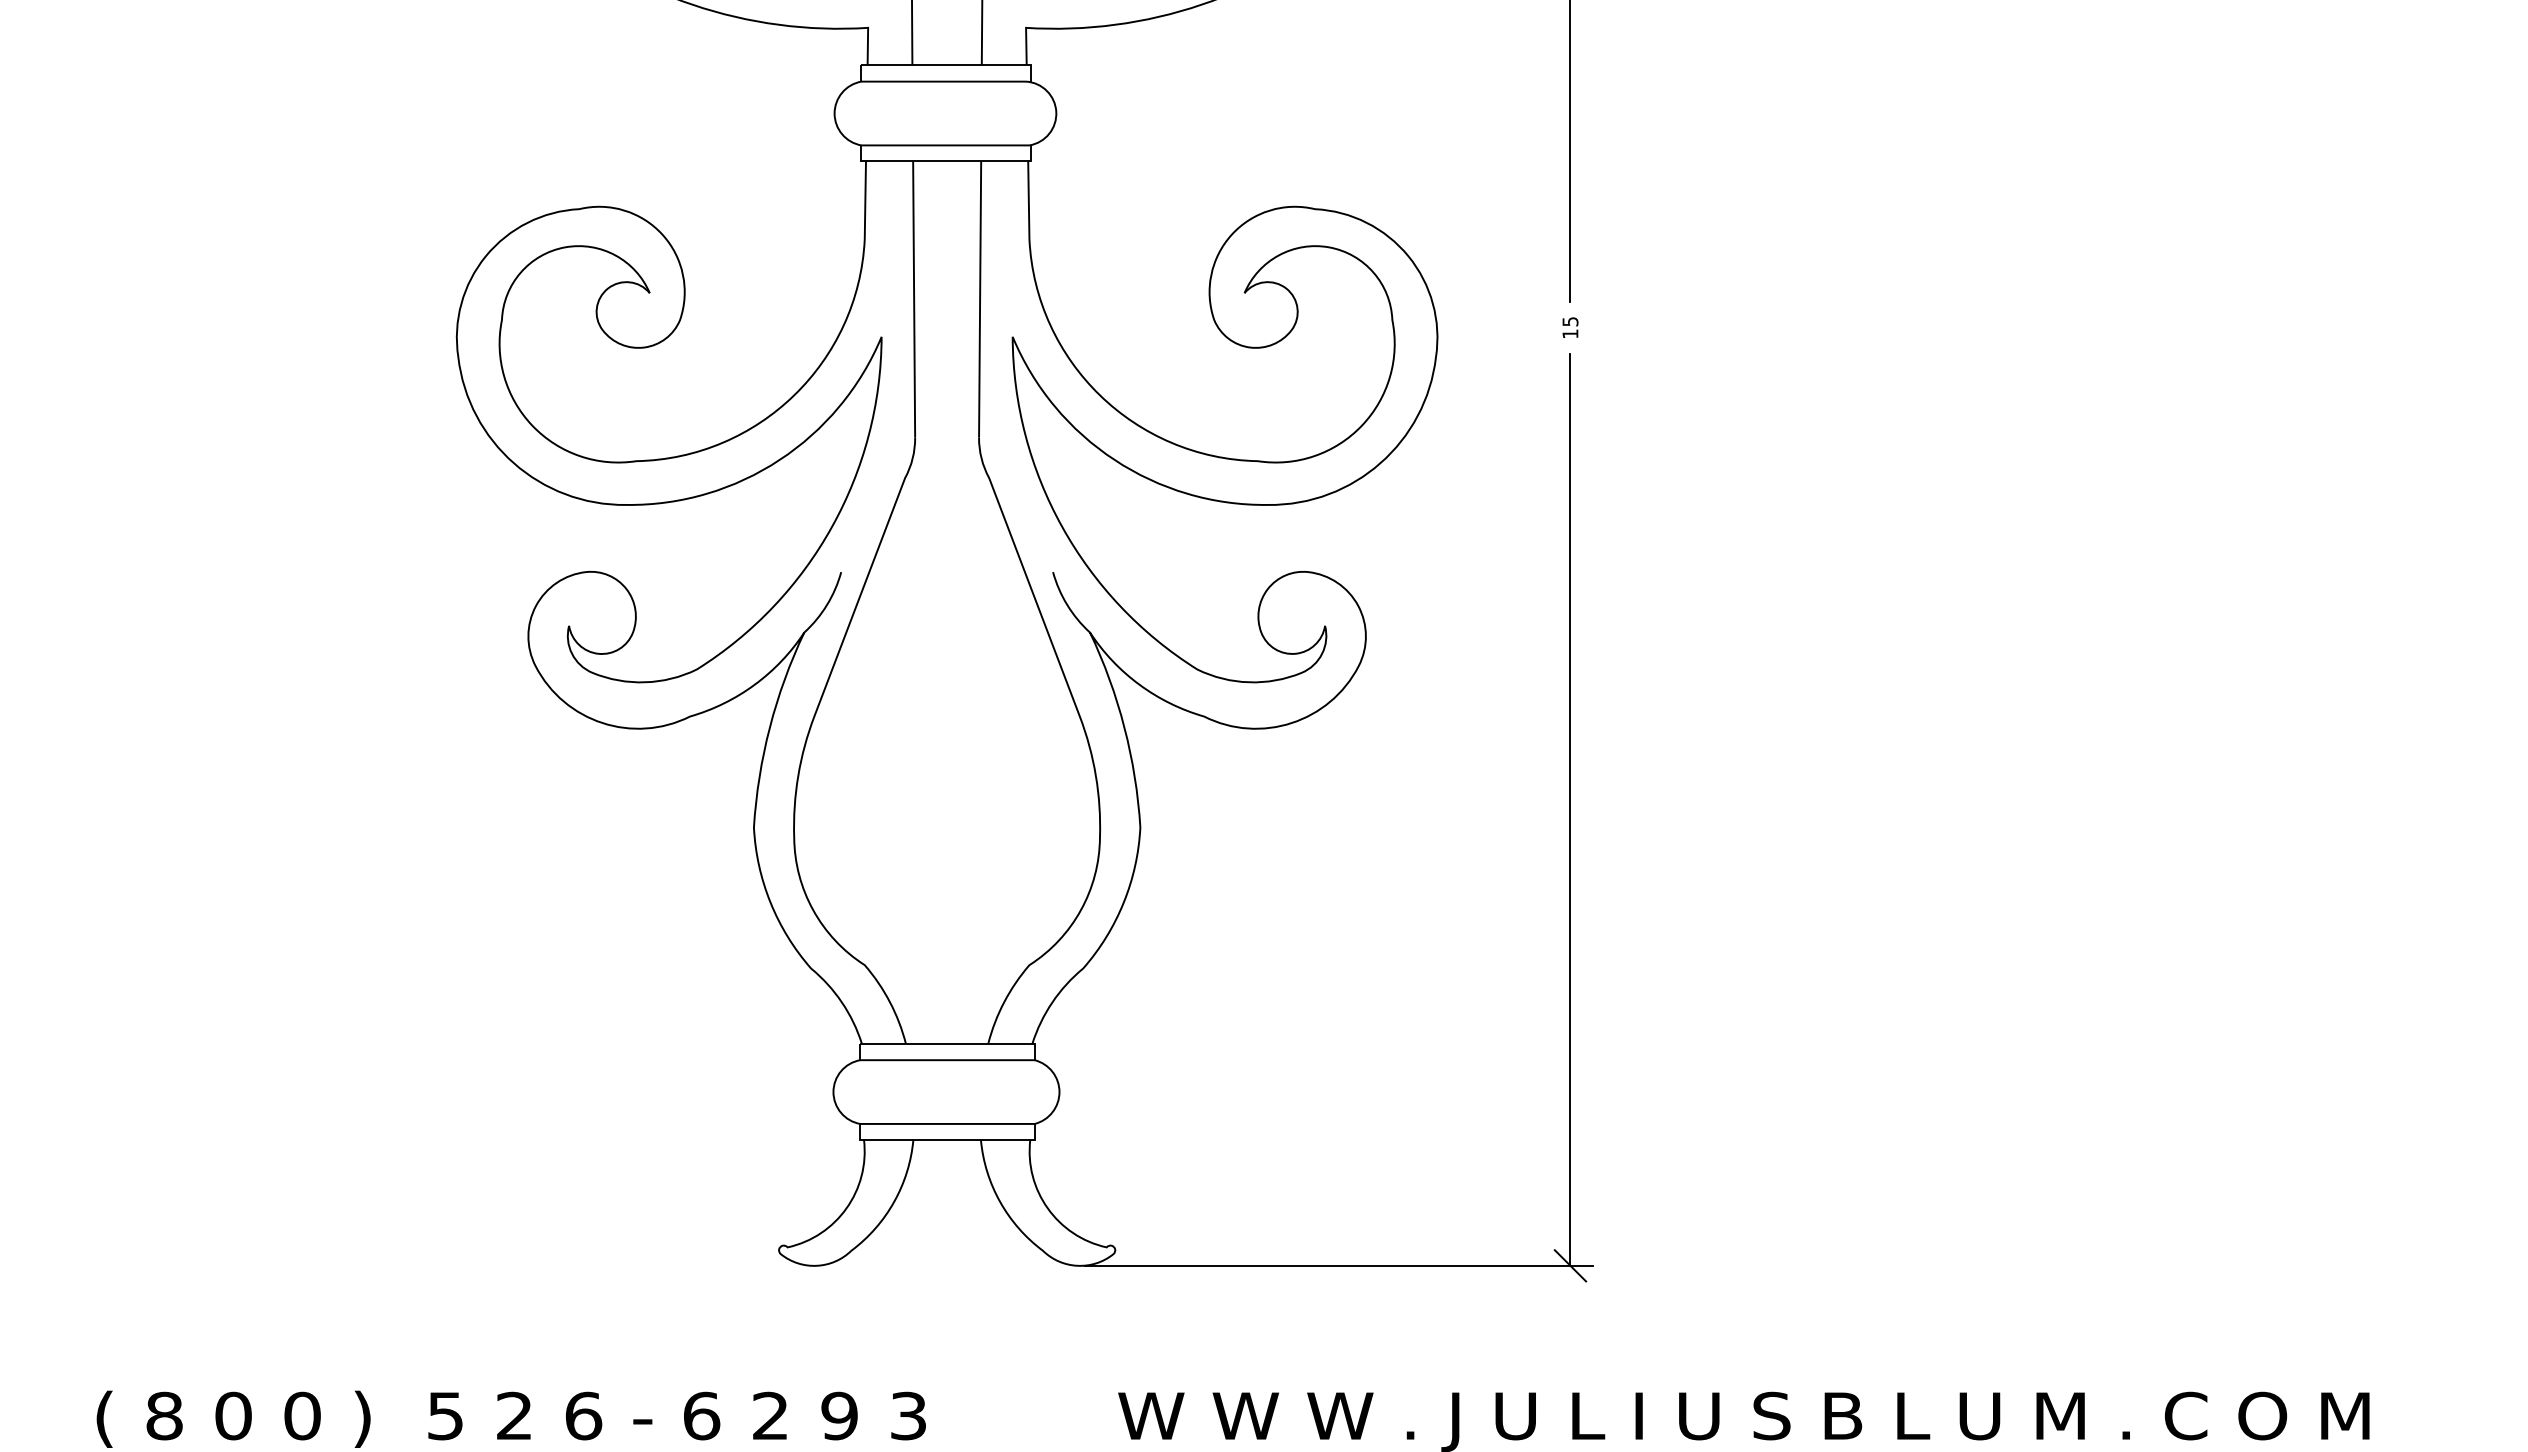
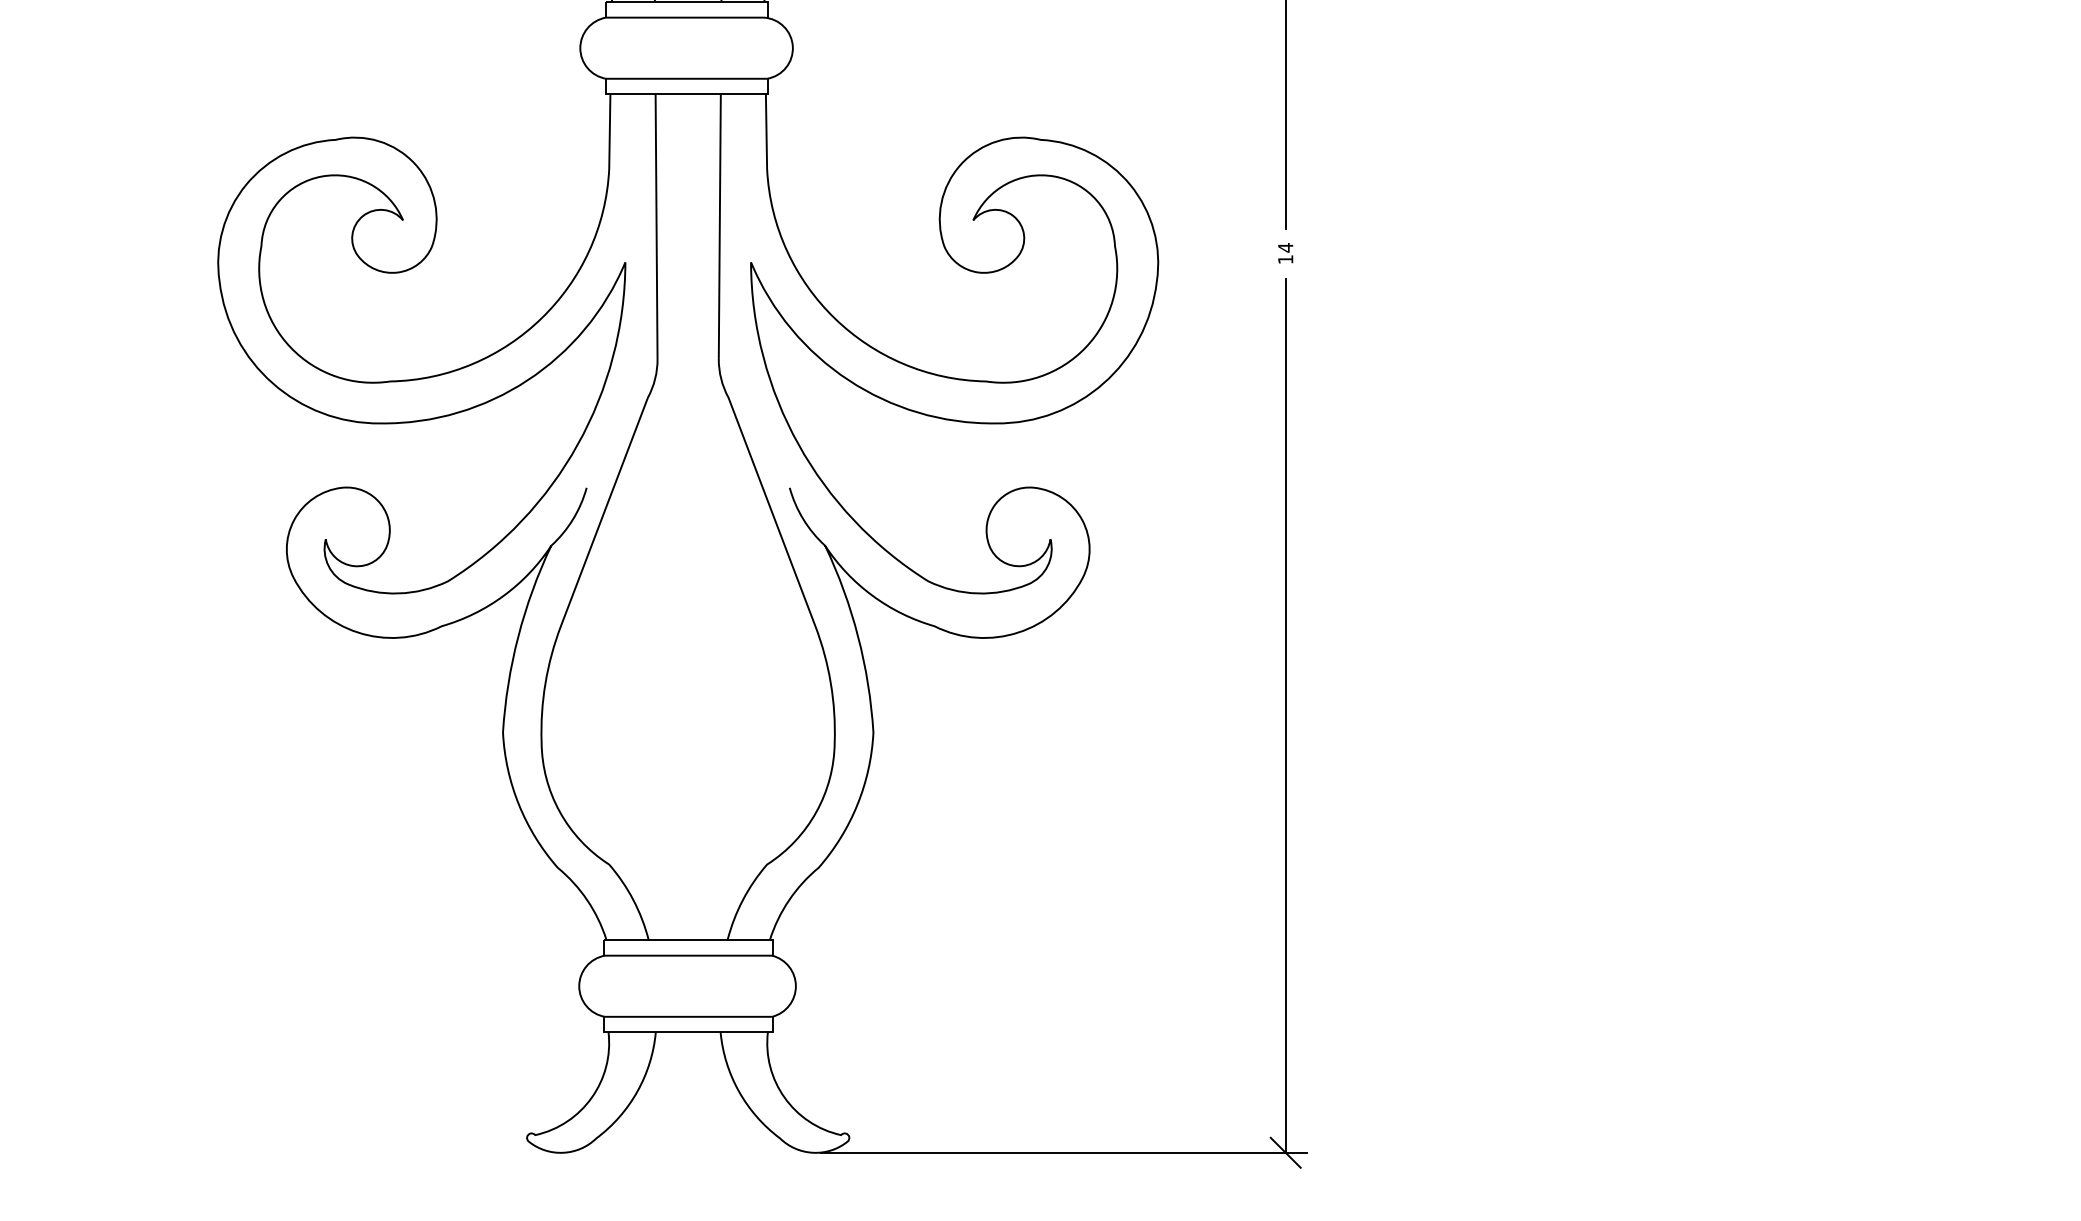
text: (1570, 321) -> (1285, 247), 15 -> 14

